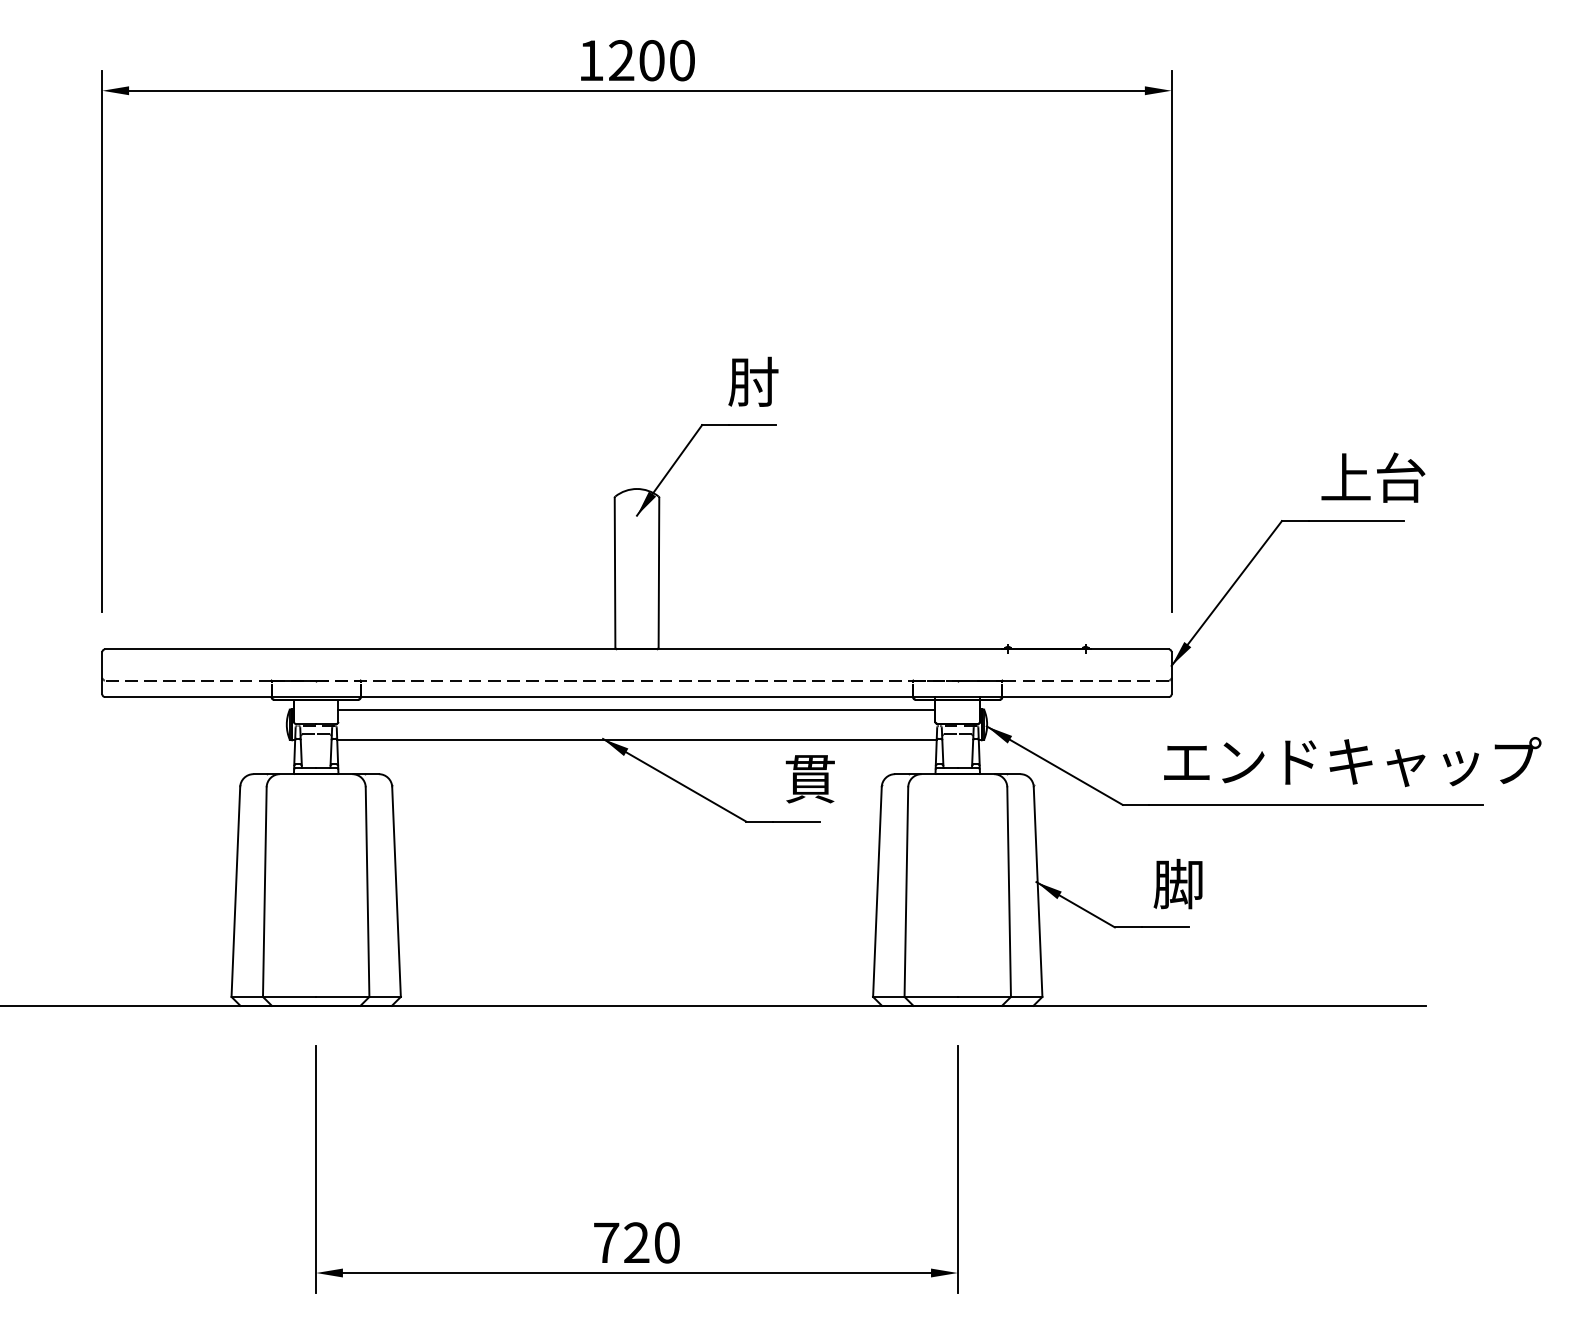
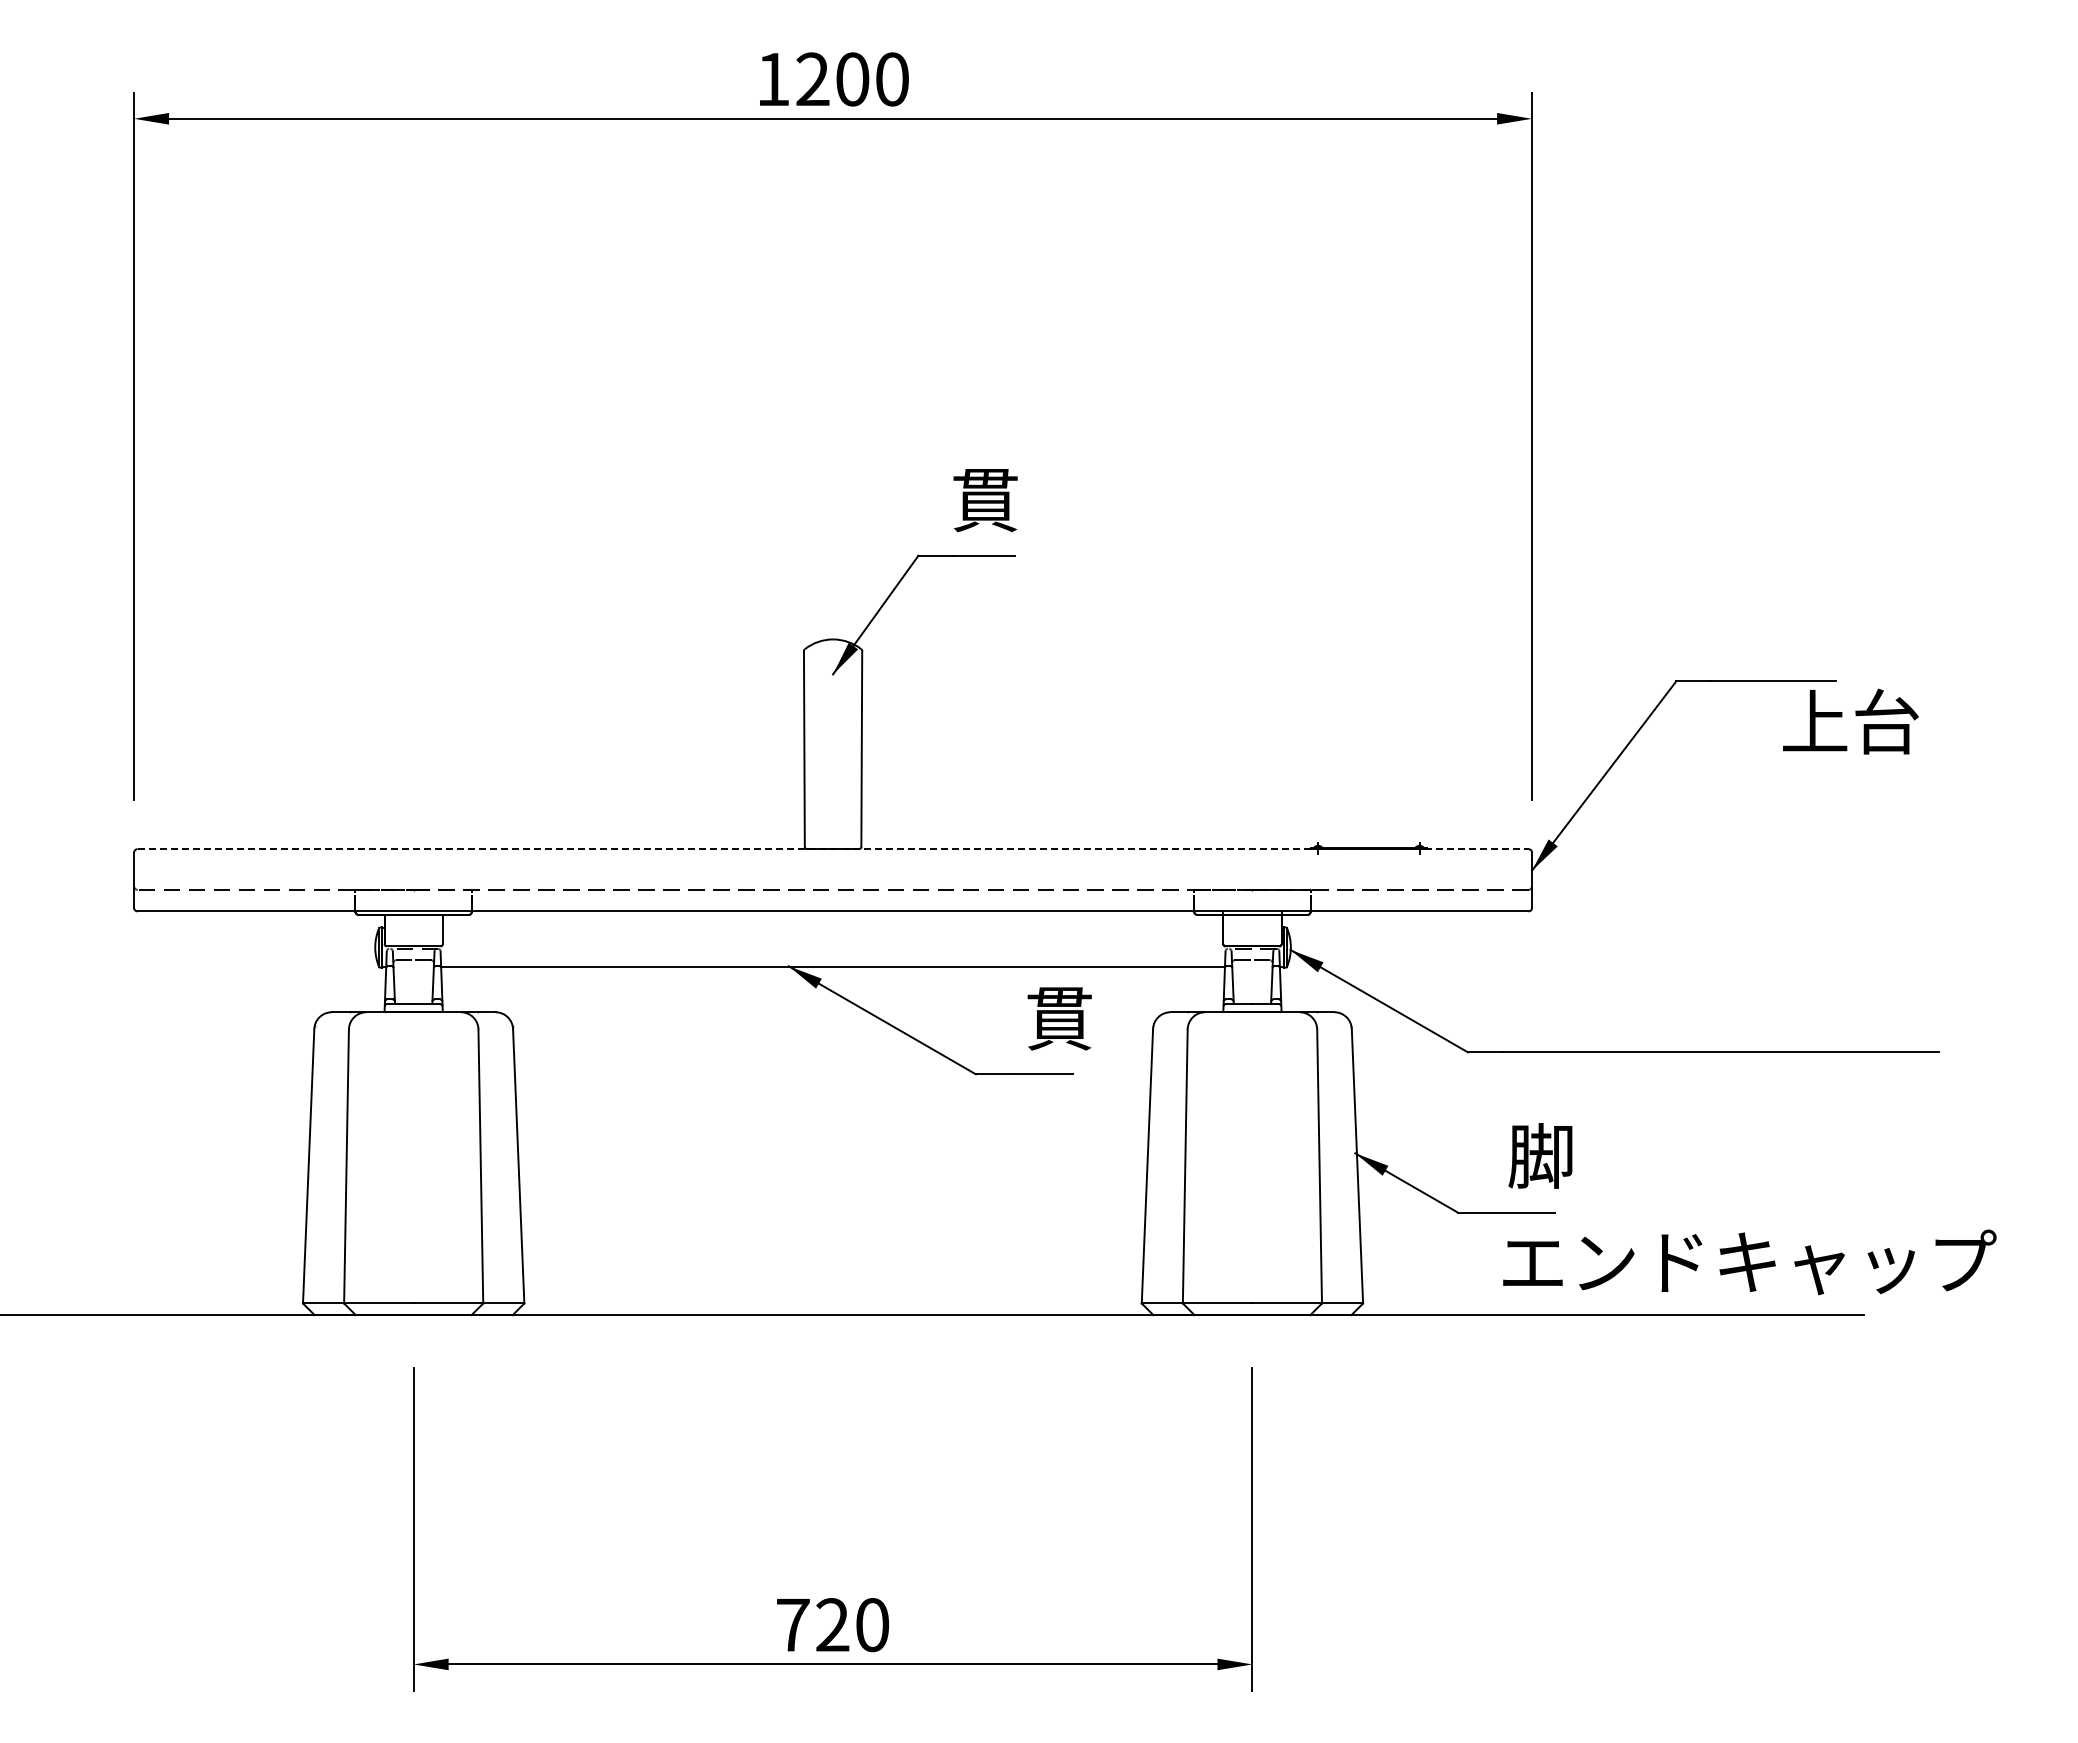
text: (753, 381) -> (985, 499), 肘 -> 貫
text: (1373, 477) -> (1850, 721), moved
line: (637, 649) -> (833, 849), solid -> dashed
line: (636, 709) -> (832, 927), removed
text: (1352, 762) -> (1749, 1262), moved

